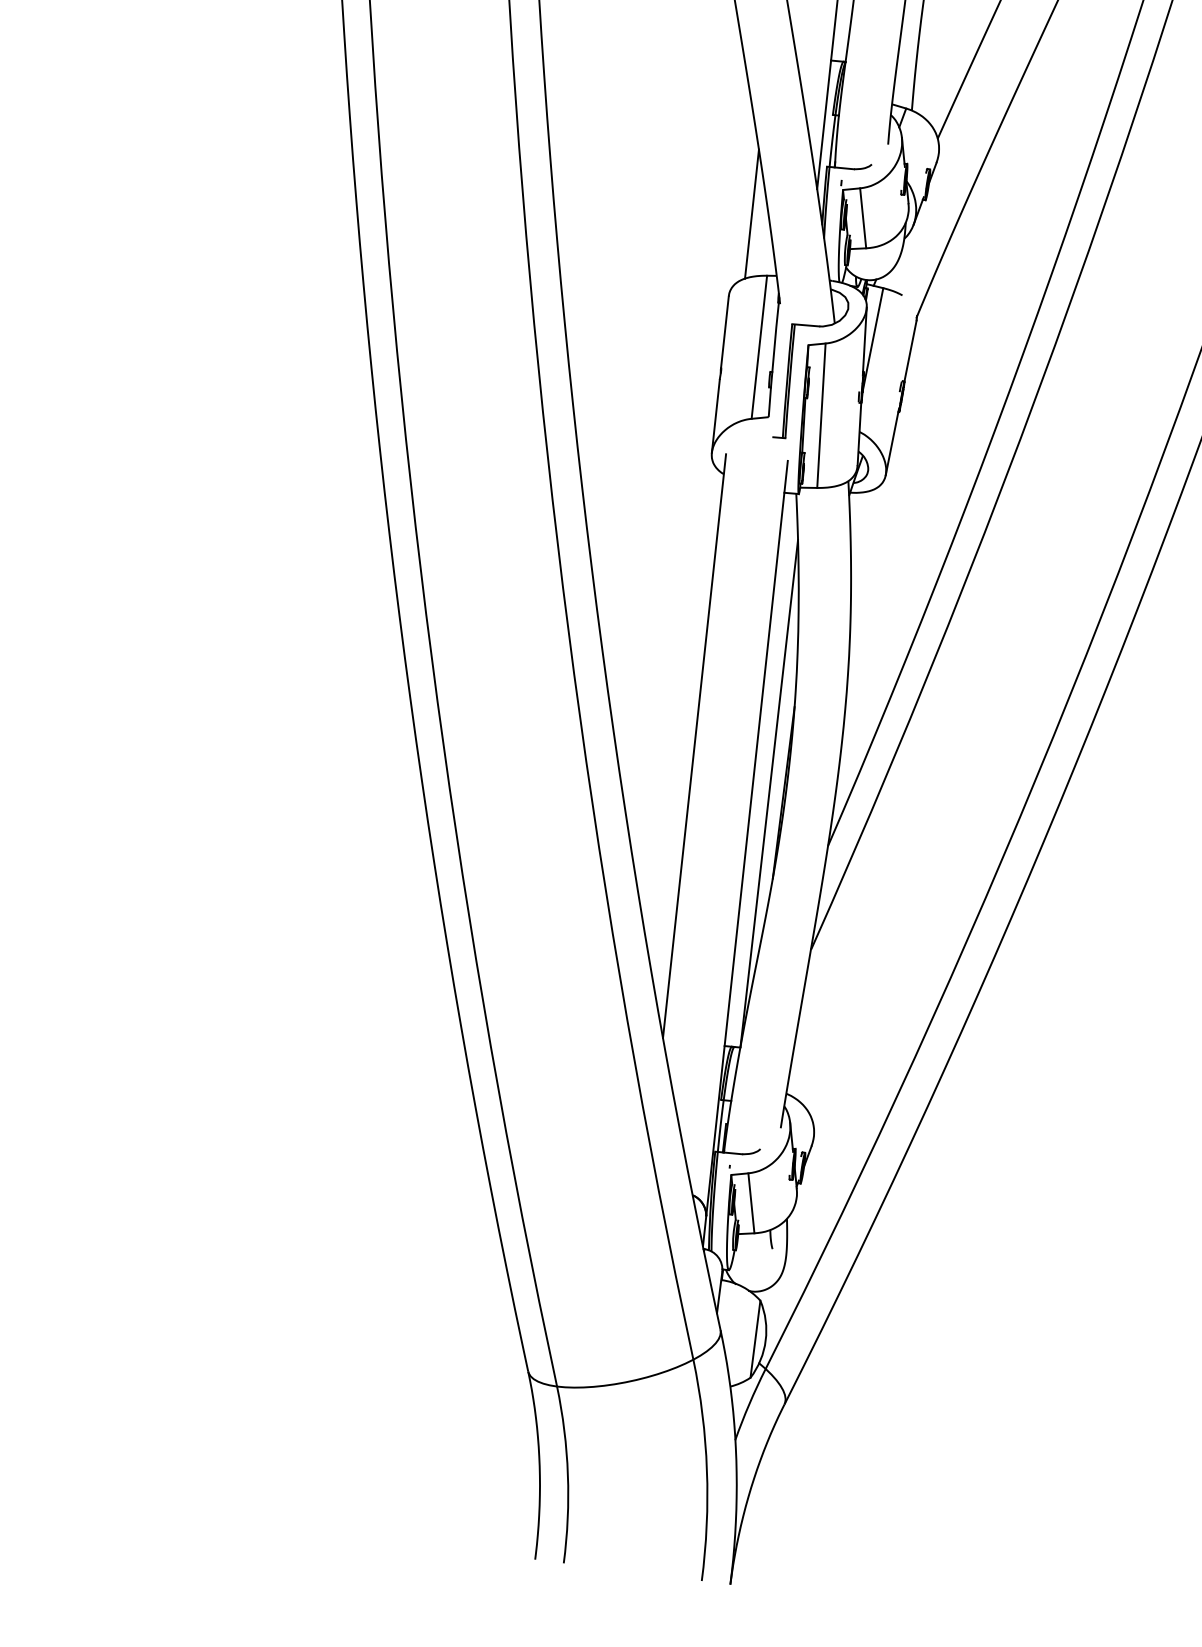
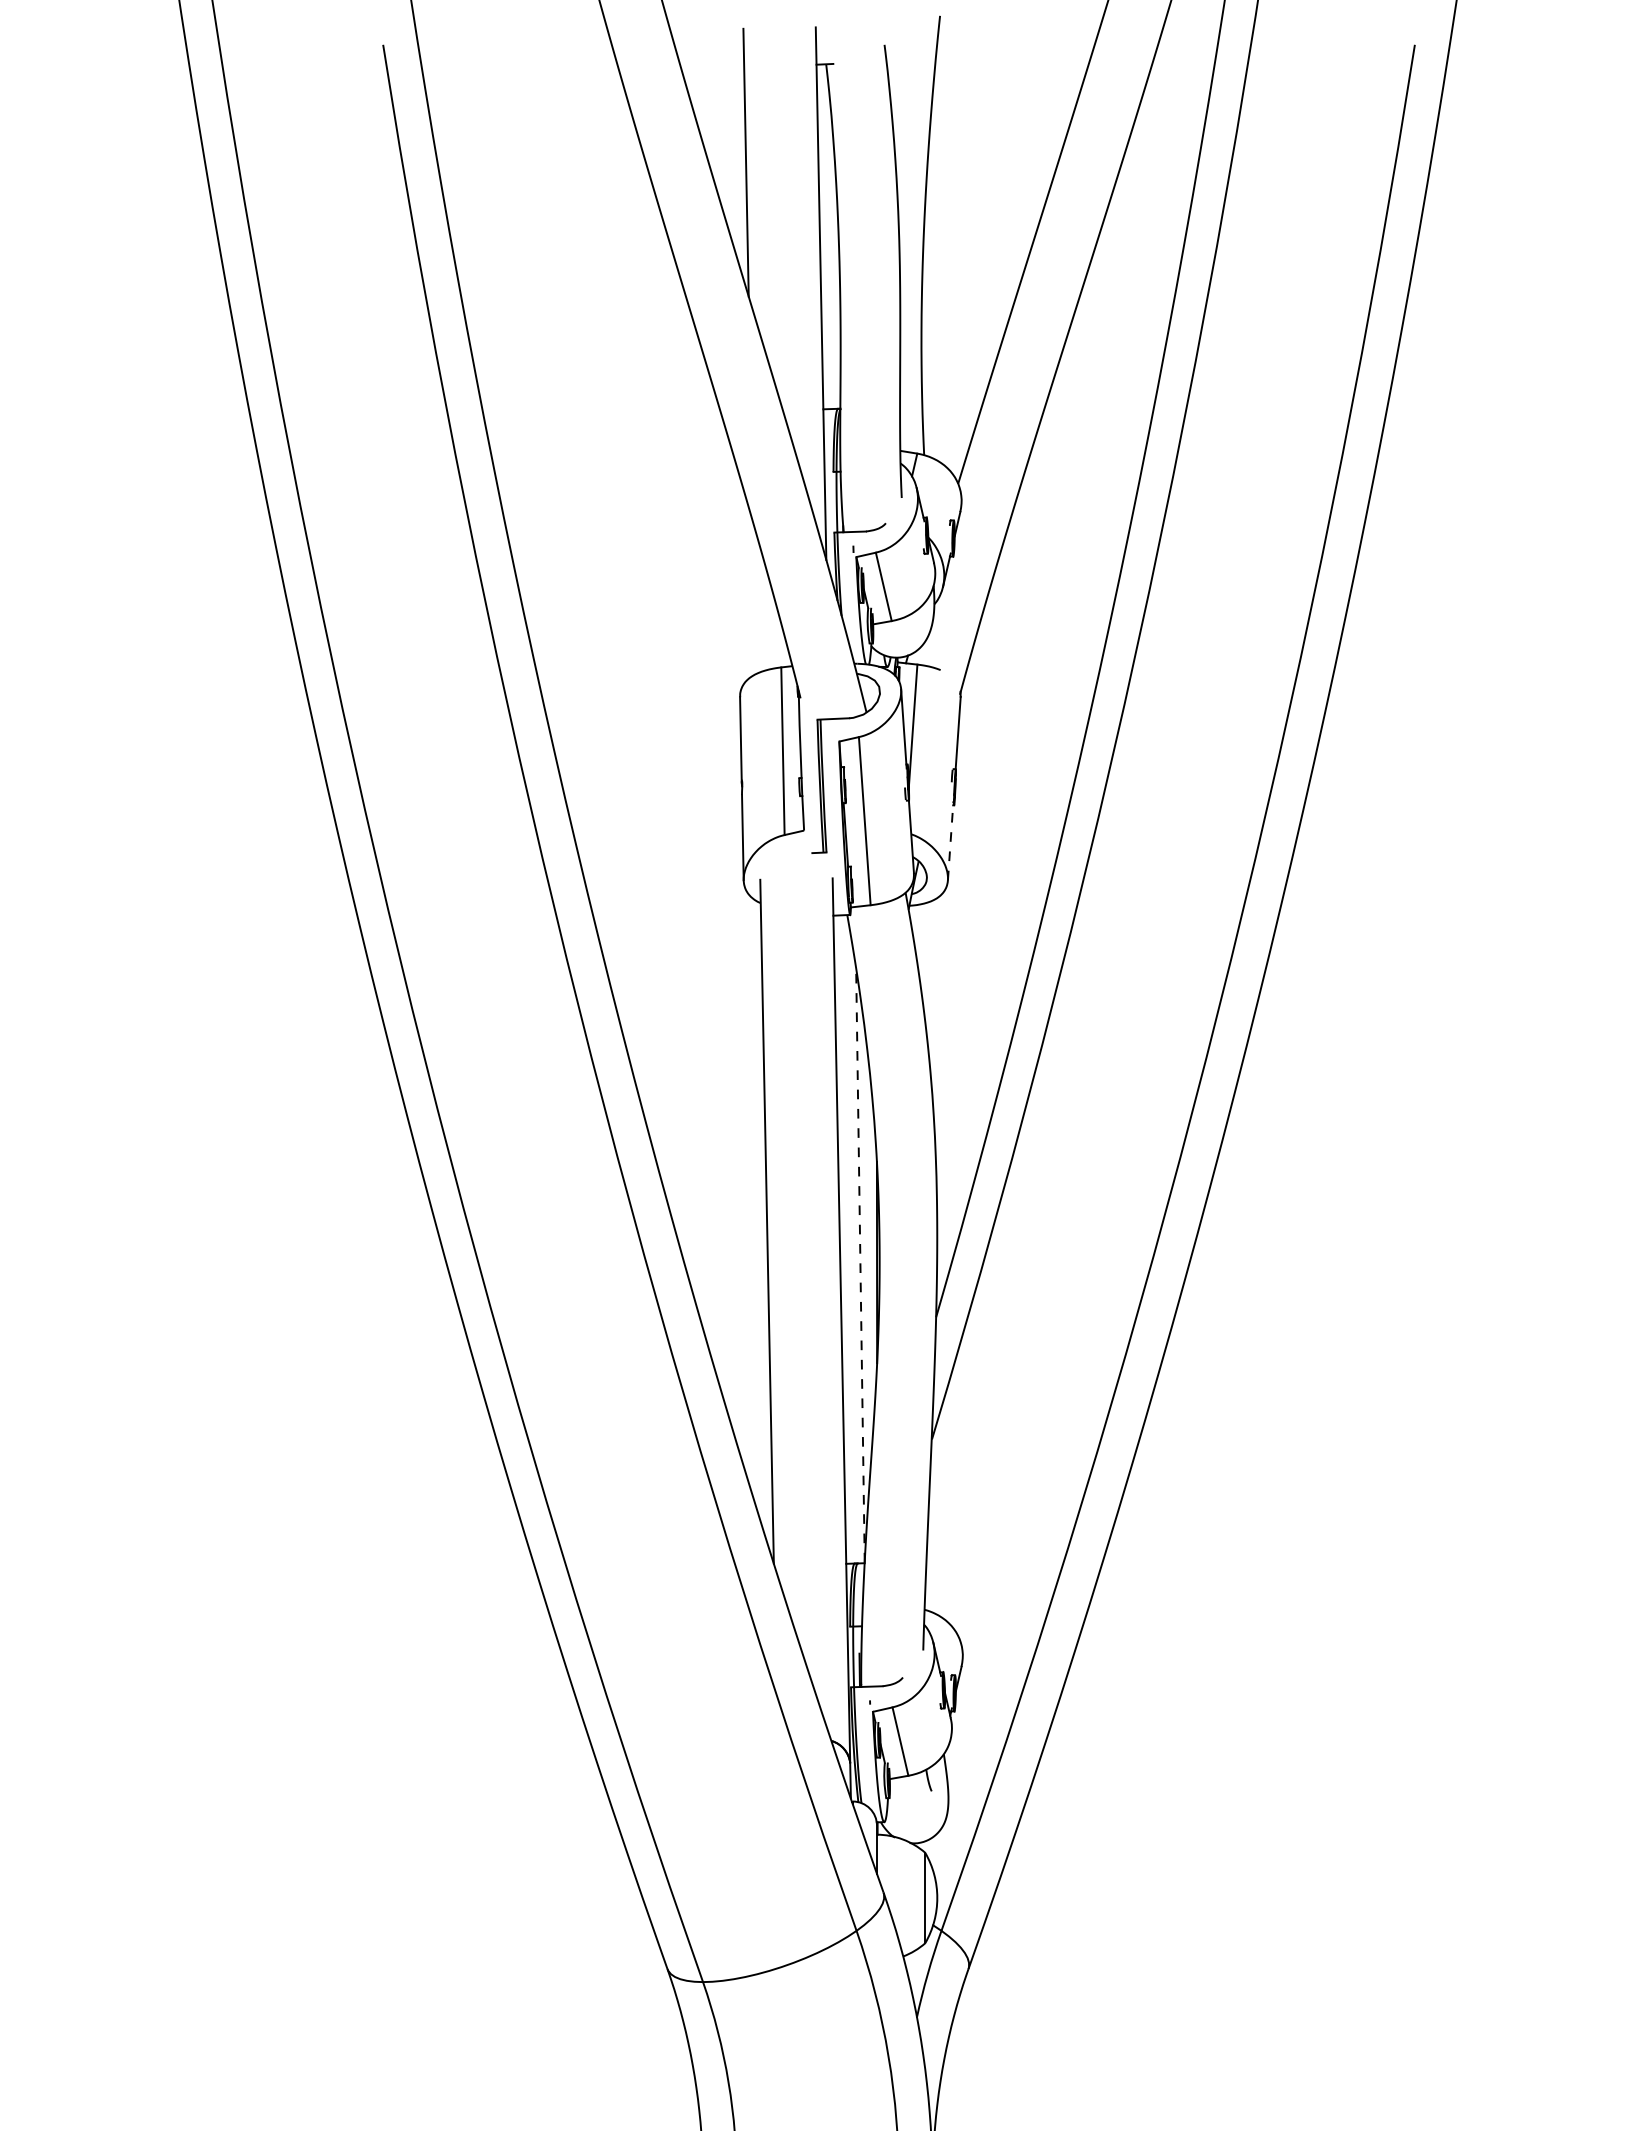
line: (751, 214) -> (754, 598), removed
line: (892, 441) -> (950, 840), solid -> dashed
line: (769, 792) -> (860, 1264), solid -> dashed

